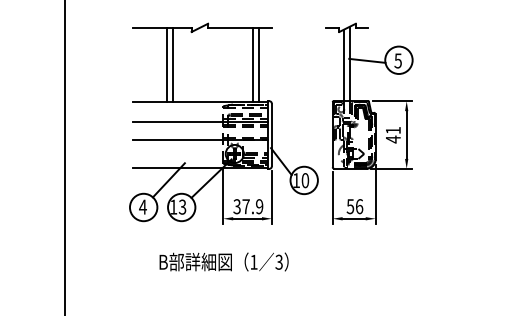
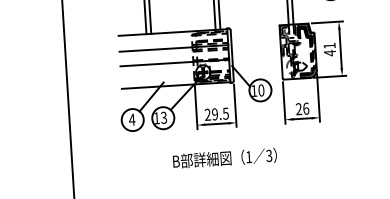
text: (248, 206) -> (216, 114), 37.9 -> 29.5
text: (350, 206) -> (298, 109), 56 -> 26
text: (223, 261) -> (224, 158), moved

